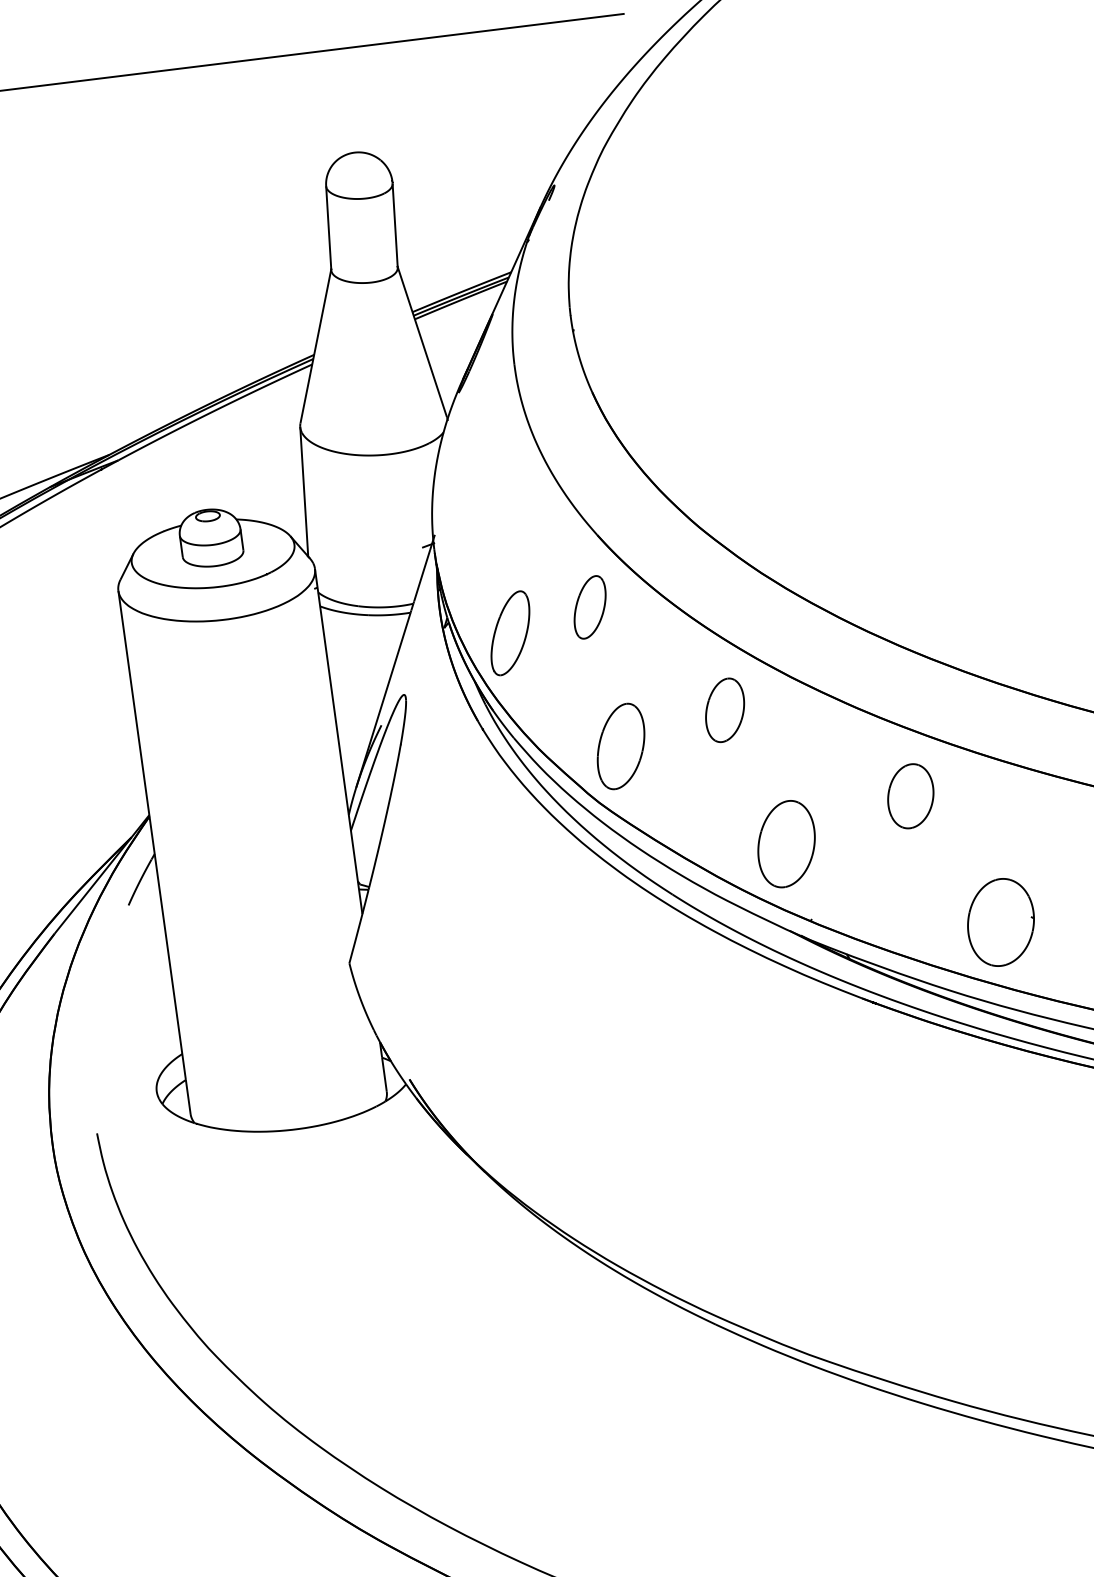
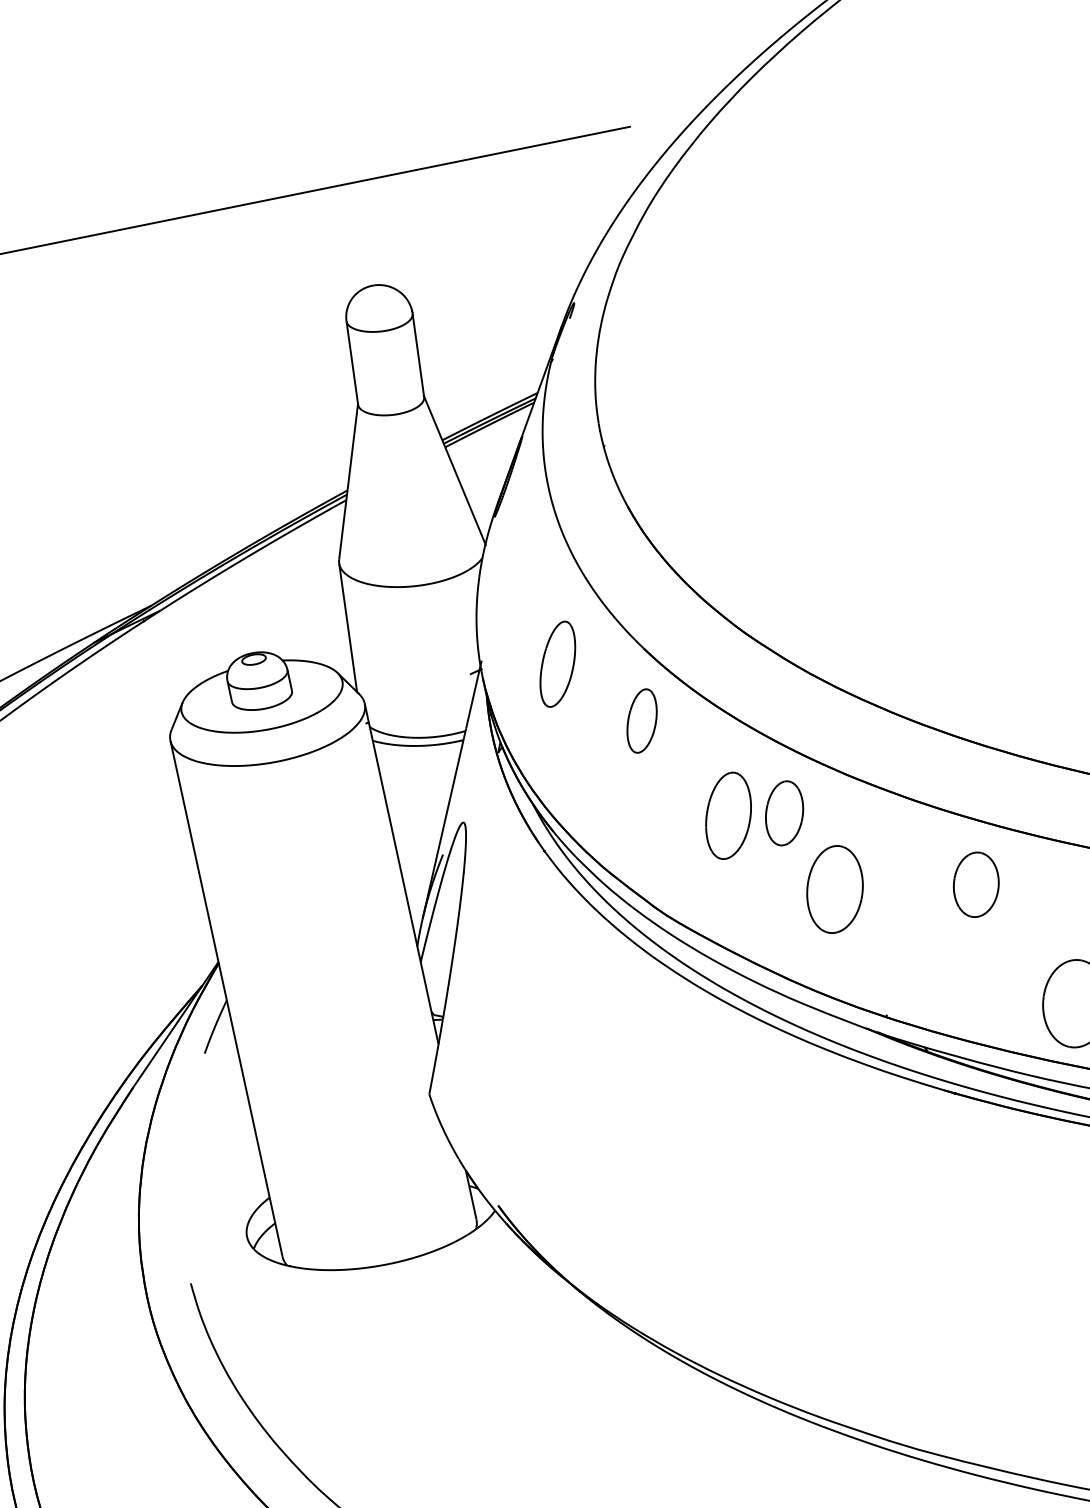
part: (510, 633) -> (557, 664), moved
part: (620, 746) -> (727, 815), moved
part: (786, 844) -> (834, 889), moved

